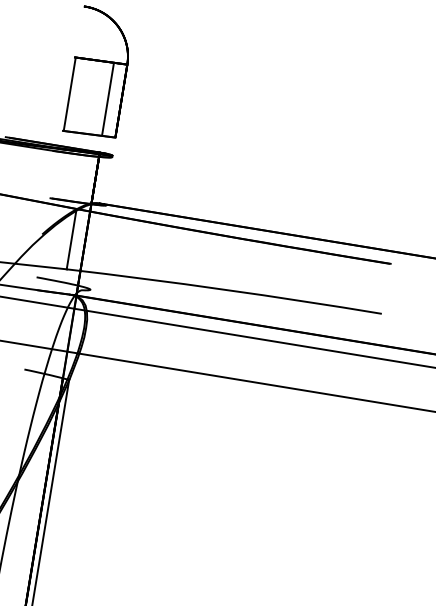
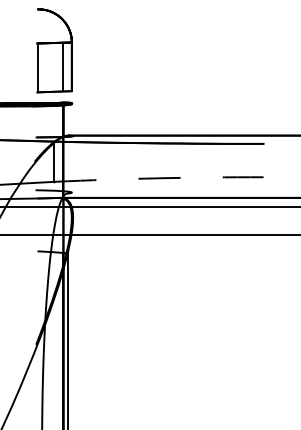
line: (223, 289) -> (158, 178), solid -> dashed

